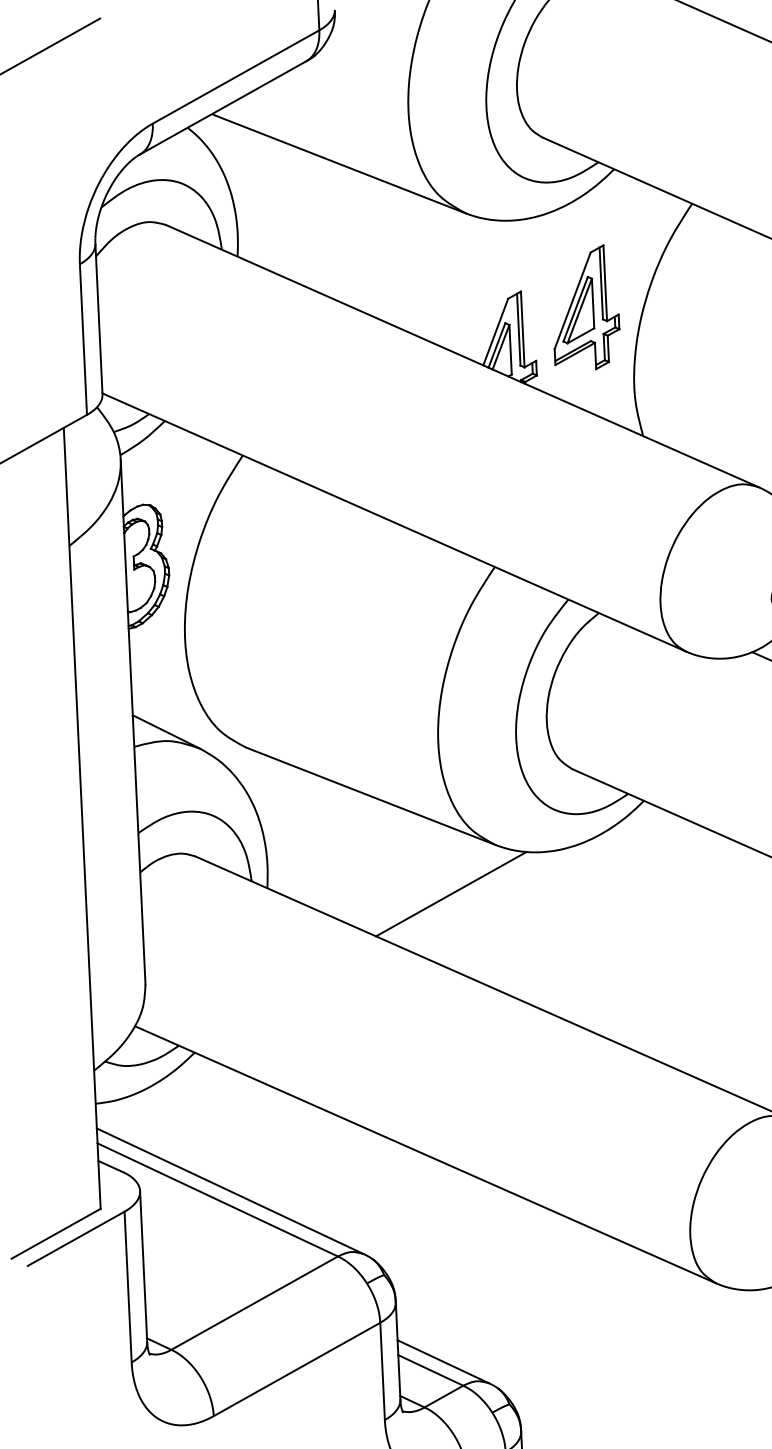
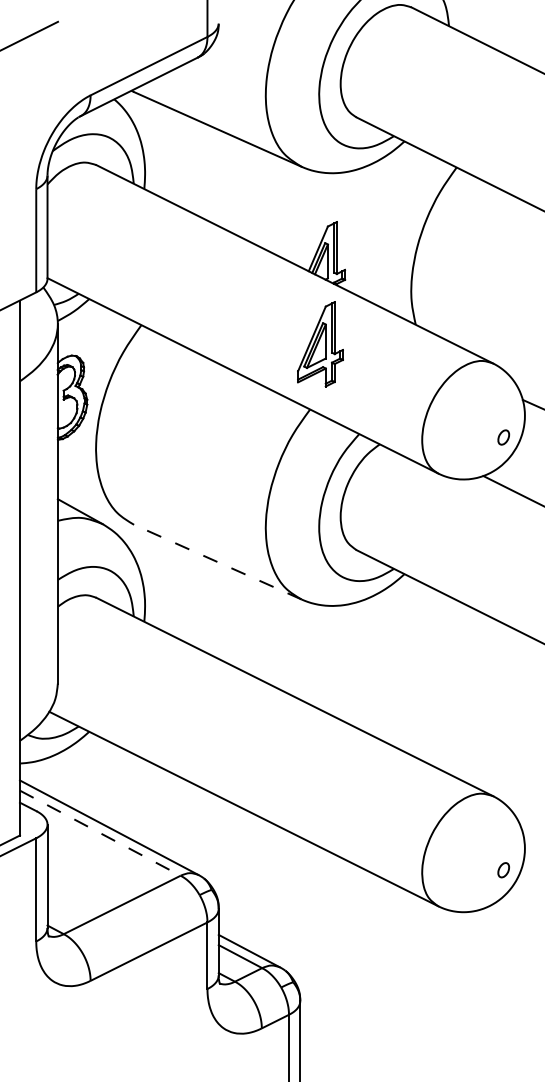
part: (585, 308) -> (320, 344), moved
line: (370, 796) -> (217, 562), solid -> dashed
line: (450, 893) -> (269, 631), removed
line: (218, 1200) -> (100, 833), solid -> dashed

